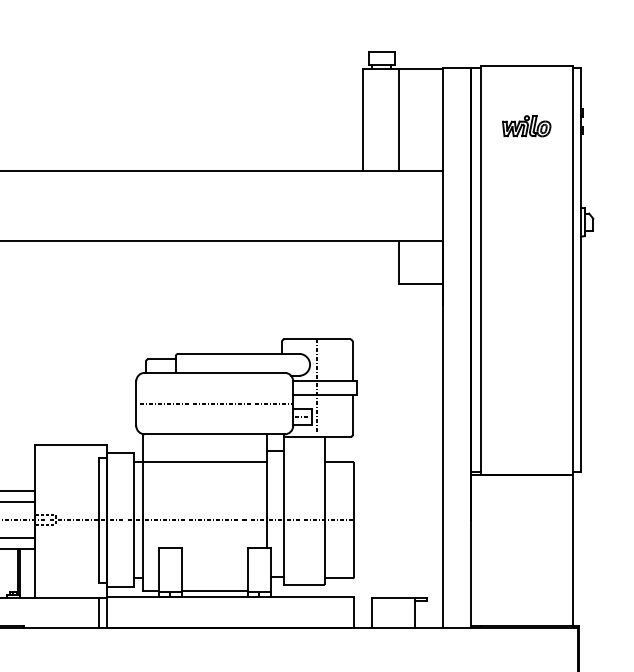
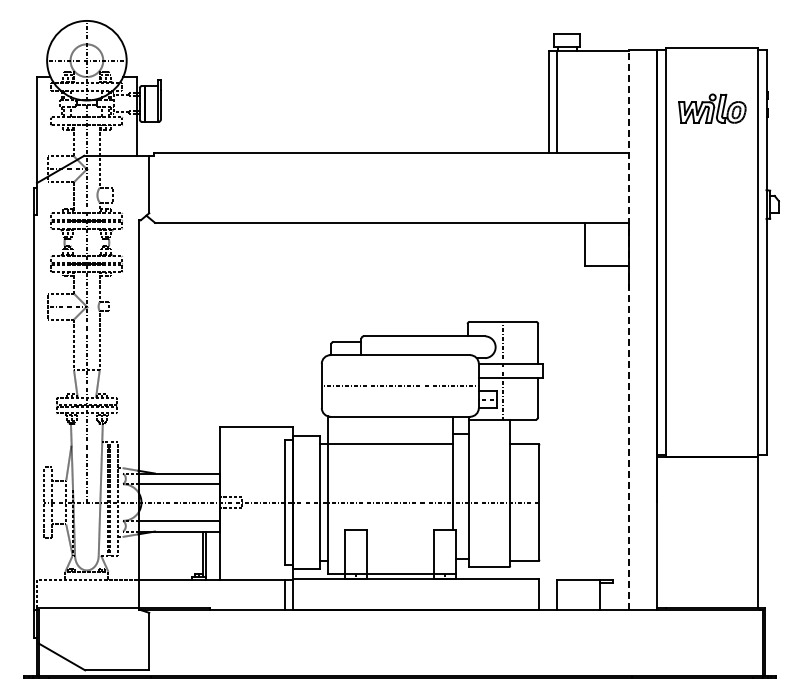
line: (398, 120) -> (556, 102), moved
part: (525, 126) -> (711, 108), size x1.4
line: (442, 347) -> (628, 329), solid -> dashed

